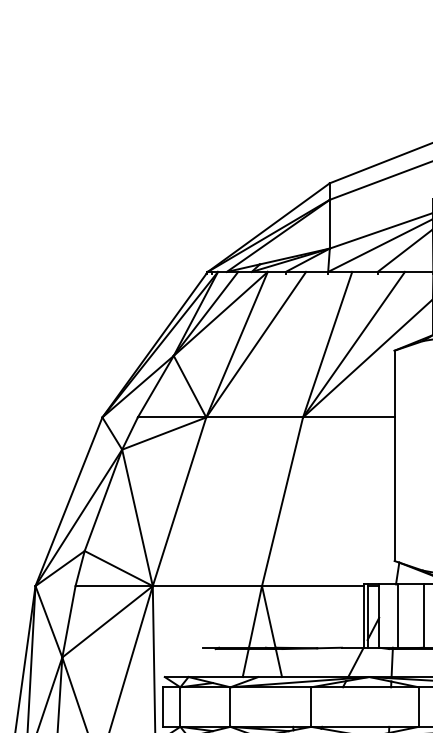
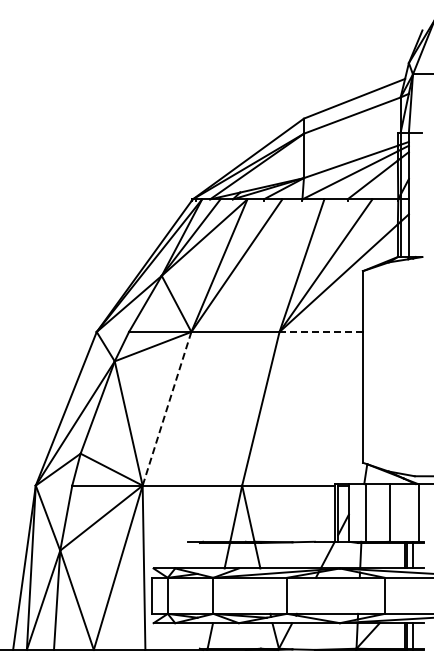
line: (349, 416) -> (321, 331), solid -> dashed
line: (180, 501) -> (167, 408), solid -> dashed

